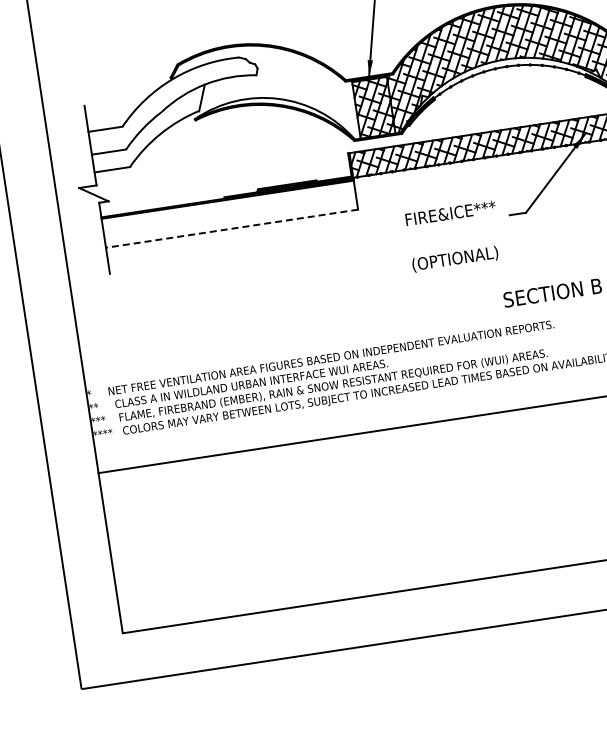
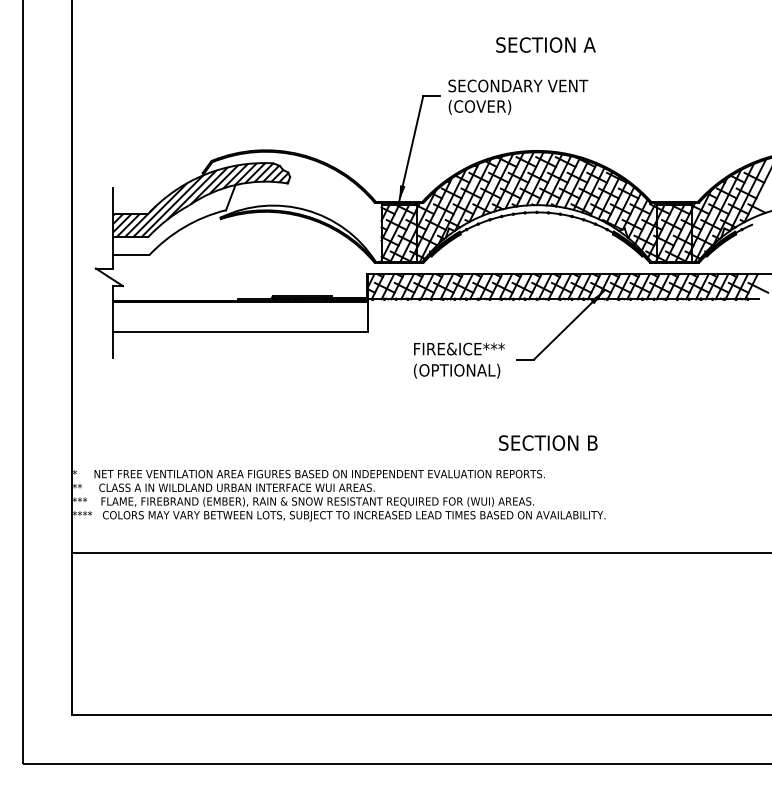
hatch: (172, 105) -> (200, 200), added
line: (231, 228) -> (240, 331), dashed -> solid
text: (454, 258) -> (456, 370), moved

